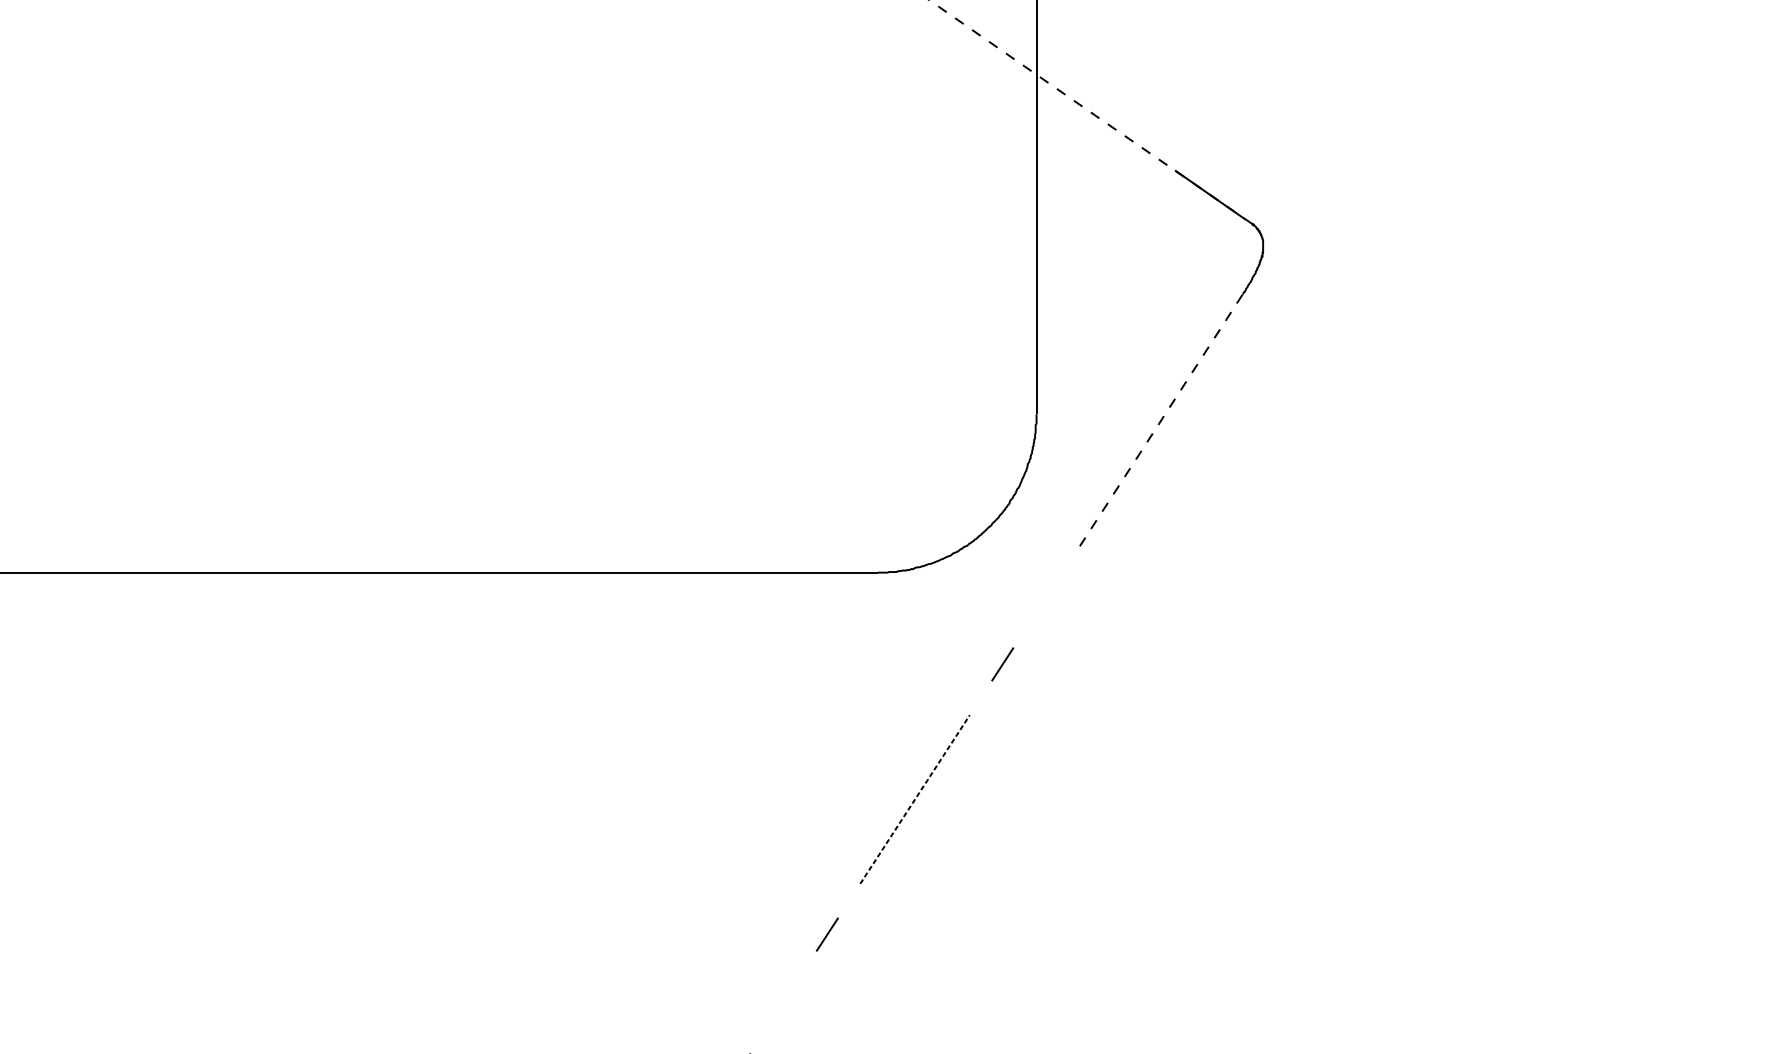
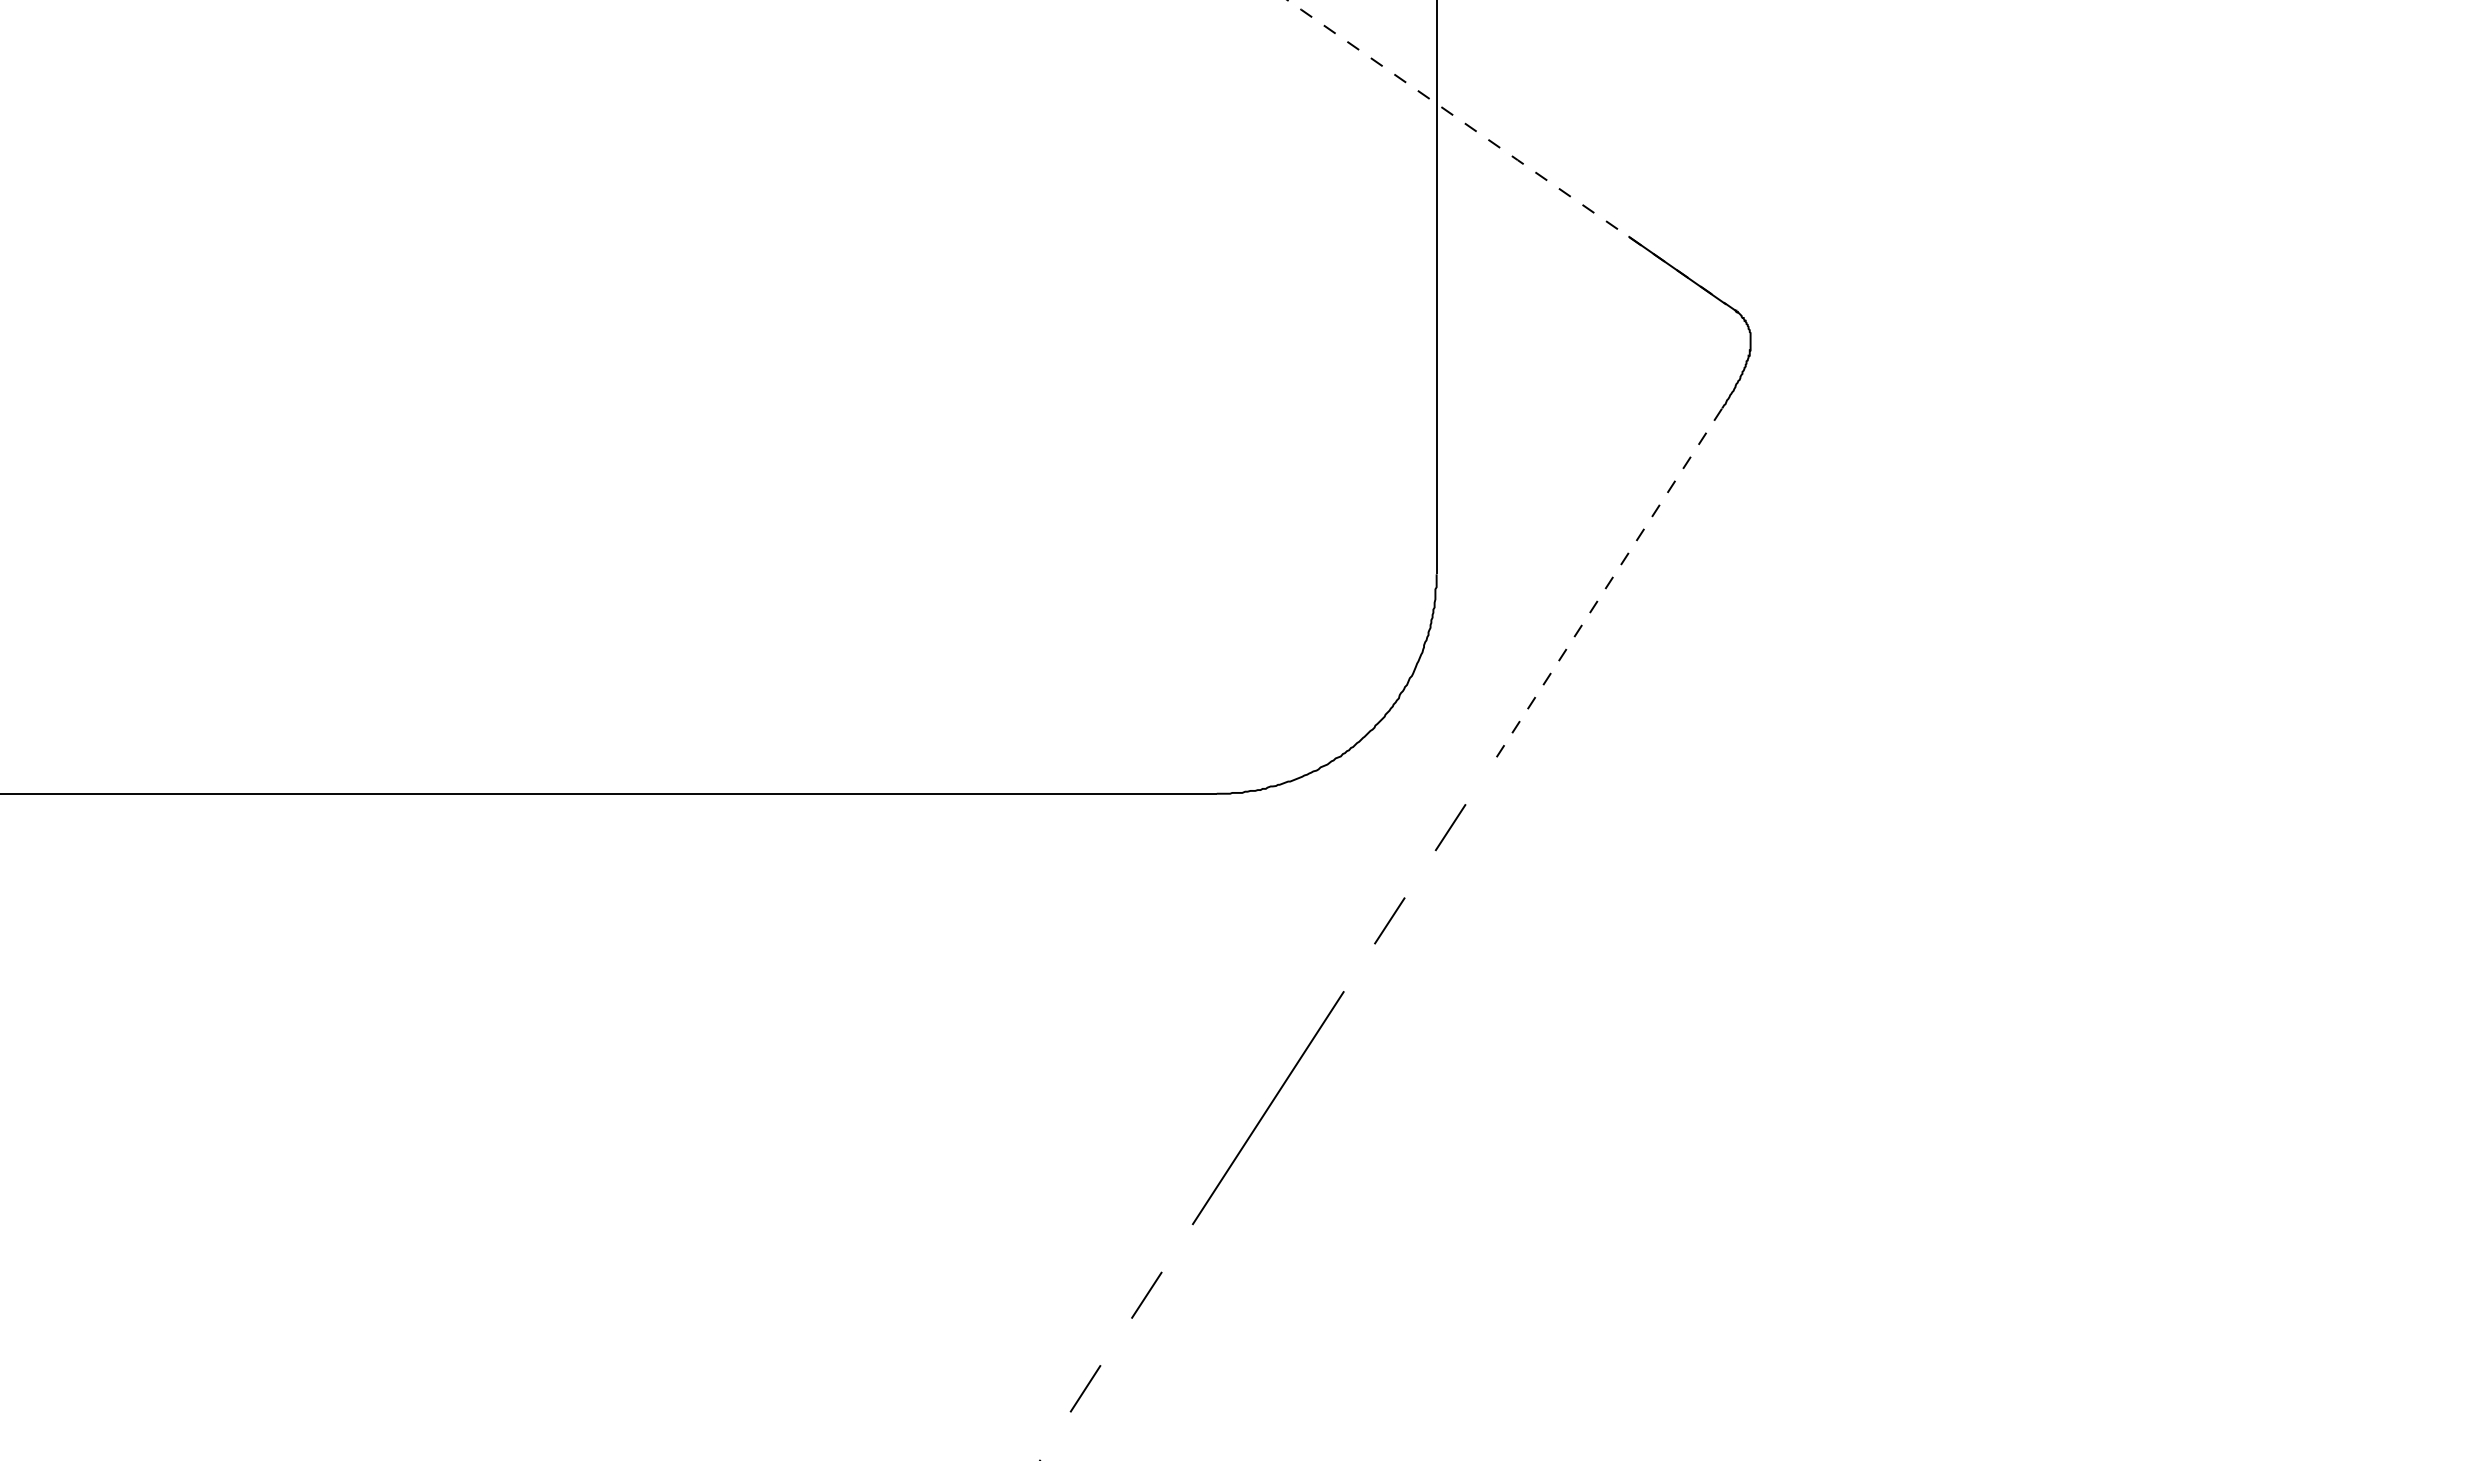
line: (1046, 597) -> (1450, 827), added
line: (915, 799) -> (1268, 1107), dashed -> solid
line: (783, 1001) -> (1085, 1388), added

